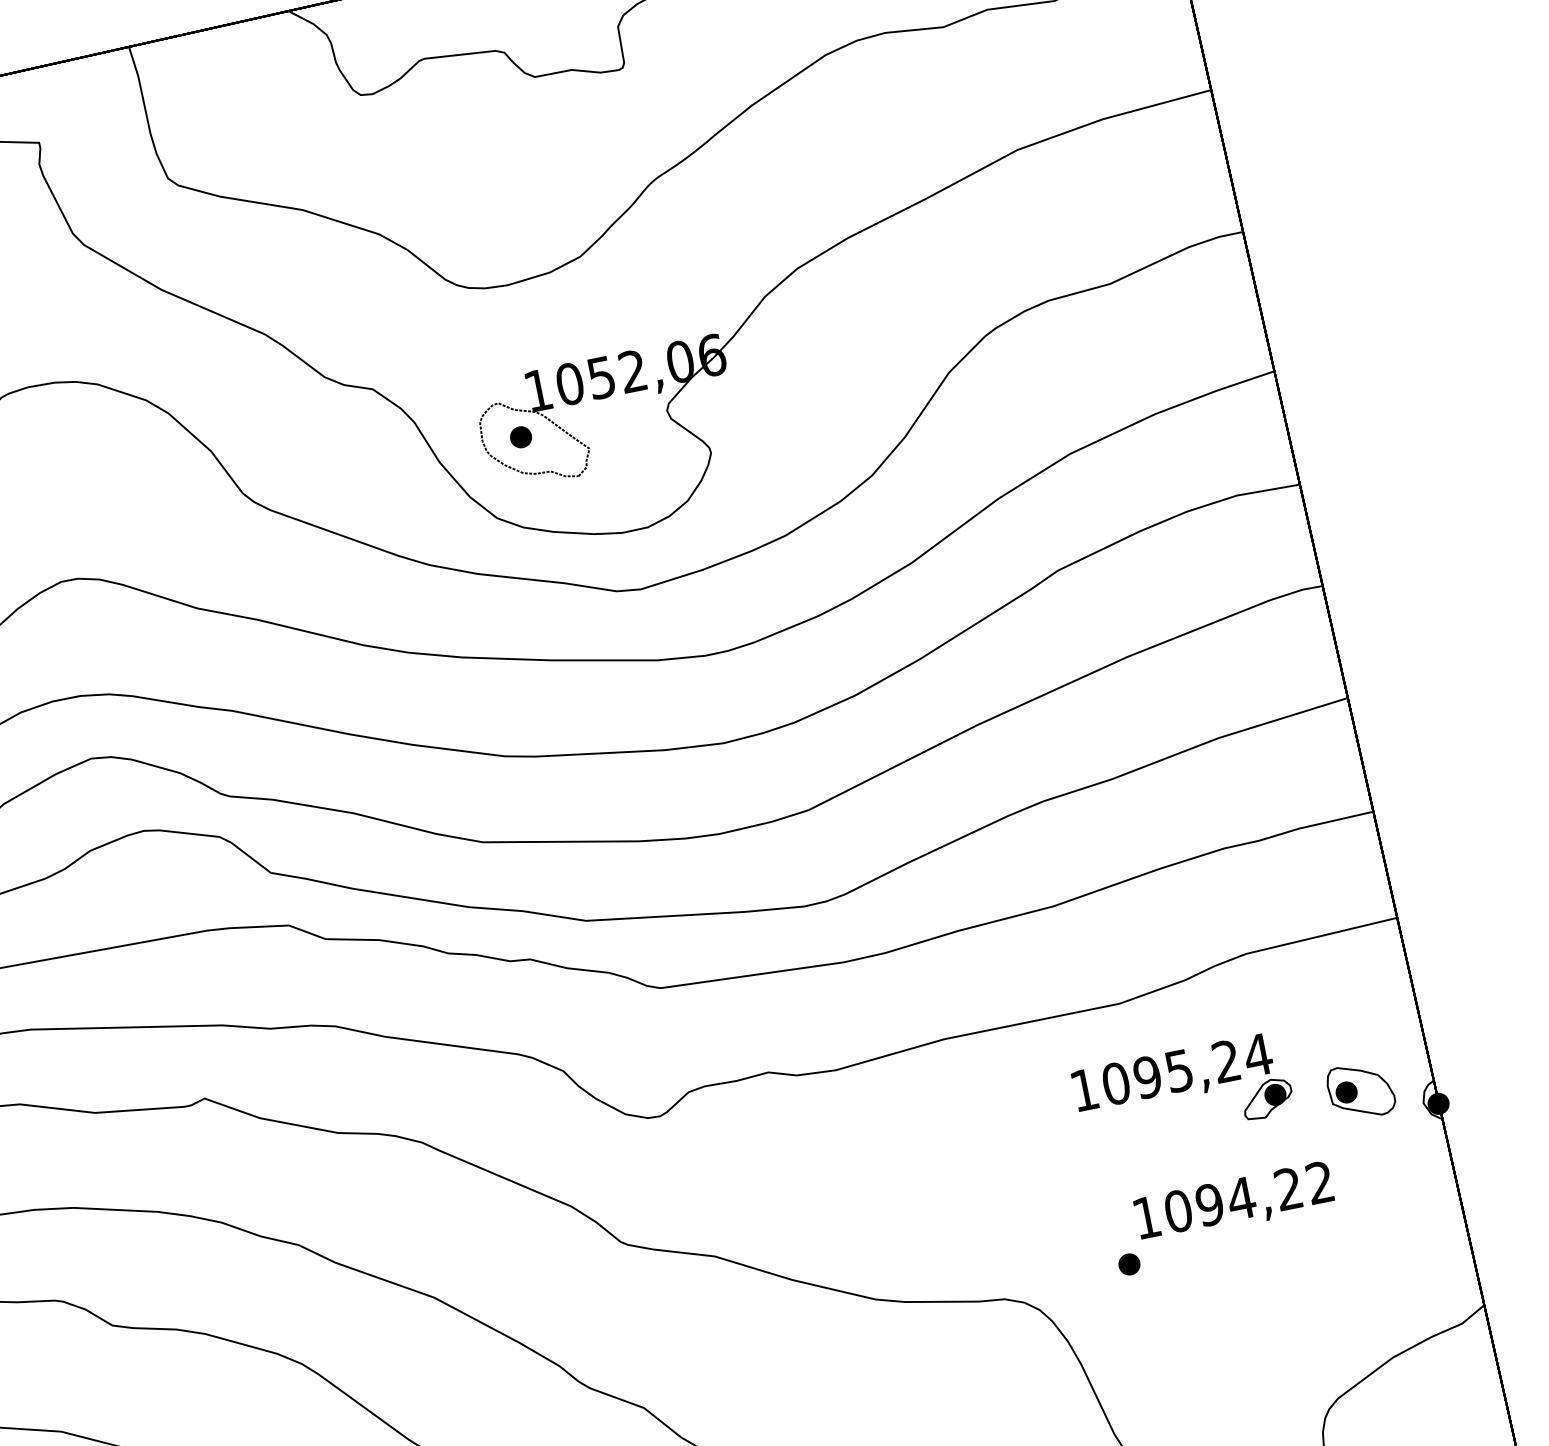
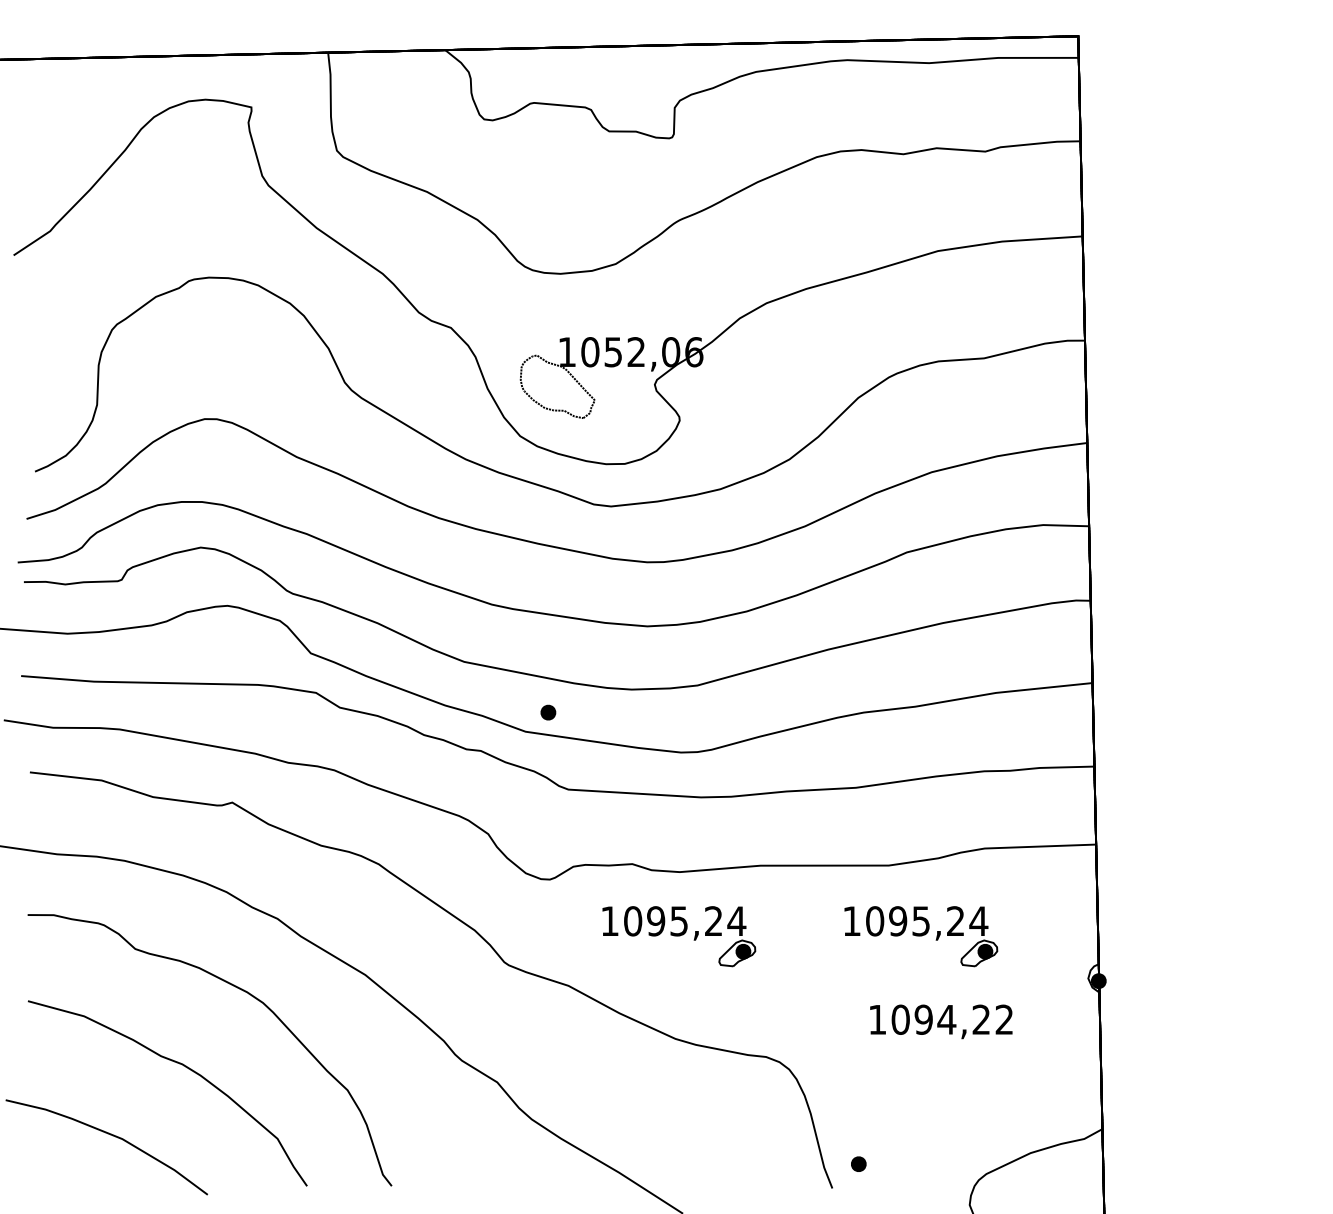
part: (521, 437) -> (548, 712), moved
part: (1359, 1090) -> (1045, 960), removed
part: (852, 1158) -> (679, 936), added
part: (1128, 1263) -> (858, 1163), moved

